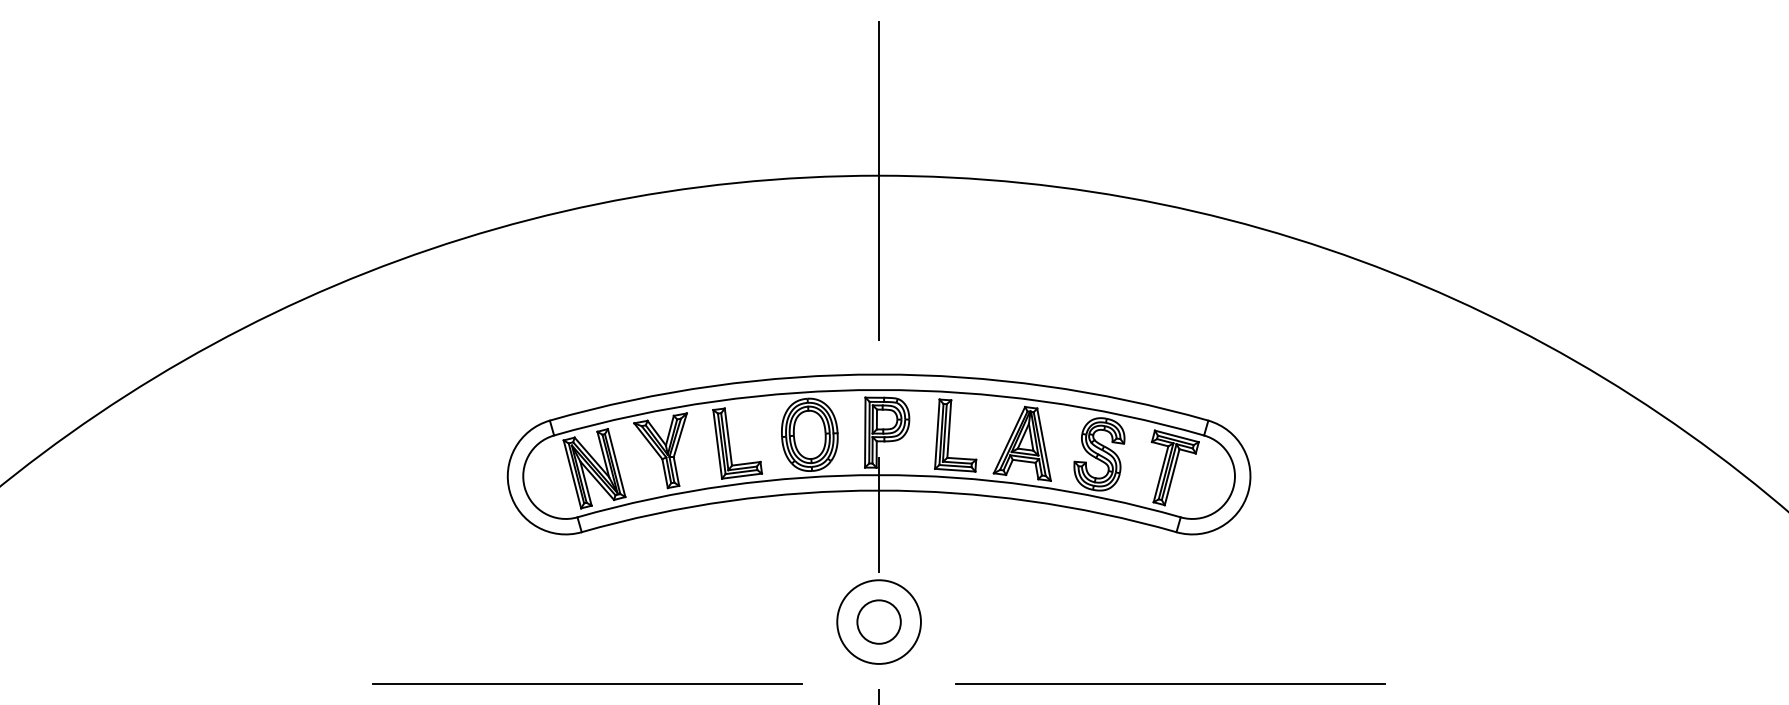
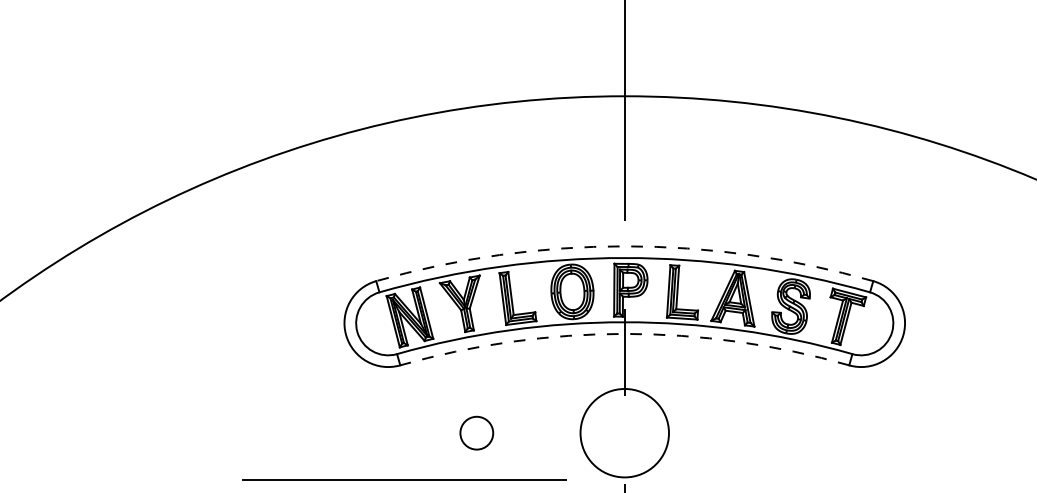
arc: (879, 374) -> (625, 246), solid -> dashed
arc: (879, 490) -> (625, 333), solid -> dashed
circle: (878, 621) -> (476, 432), moved
circle: (878, 621) -> (624, 432), size x1.4
line: (1170, 683) -> (844, 479), removed

